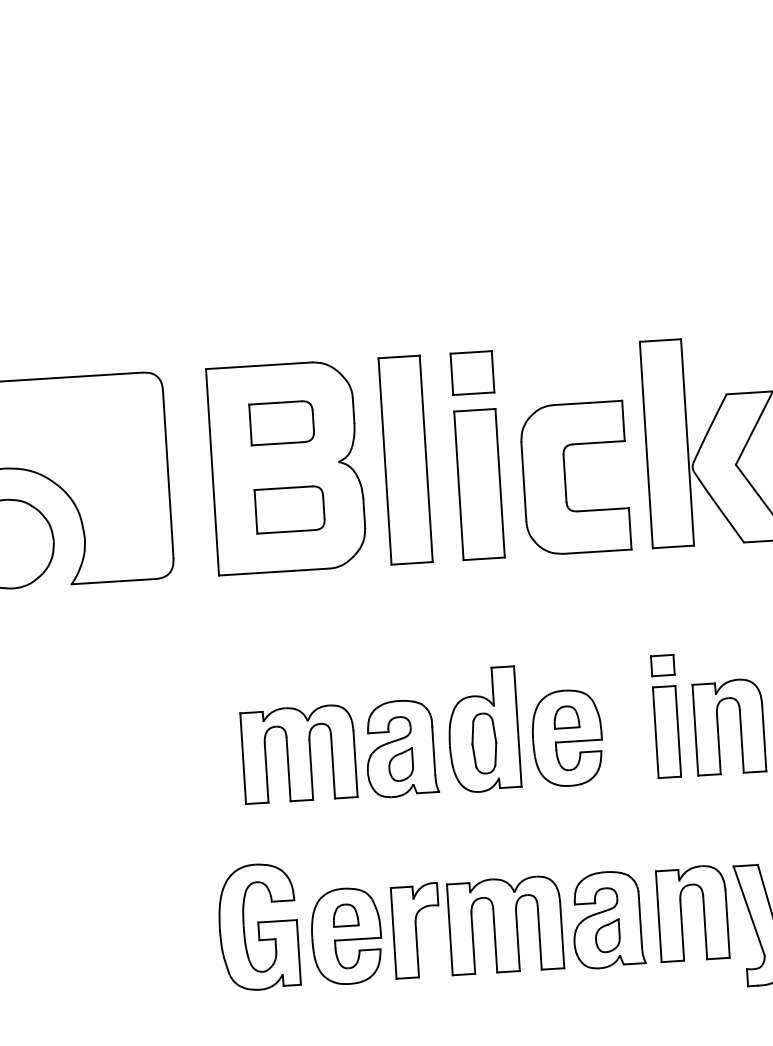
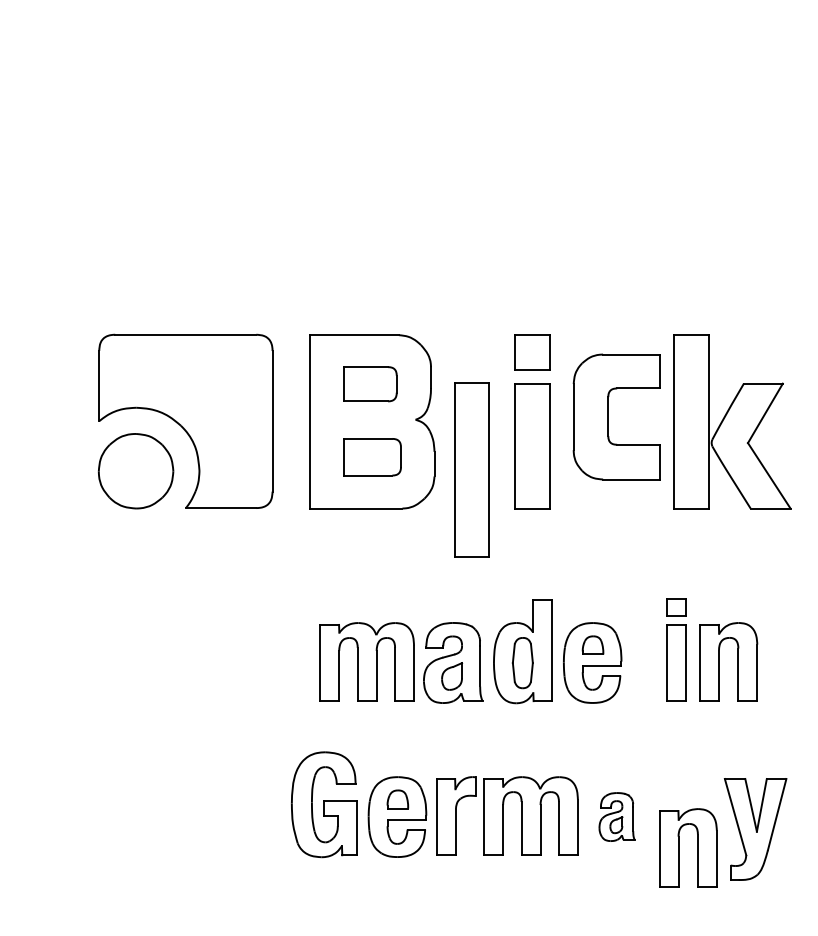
part: (405, 459) -> (471, 469), moved
part: (565, 478) -> (608, 416), moved
part: (682, 913) -> (679, 847), moved
part: (607, 919) -> (616, 816), size x0.6

